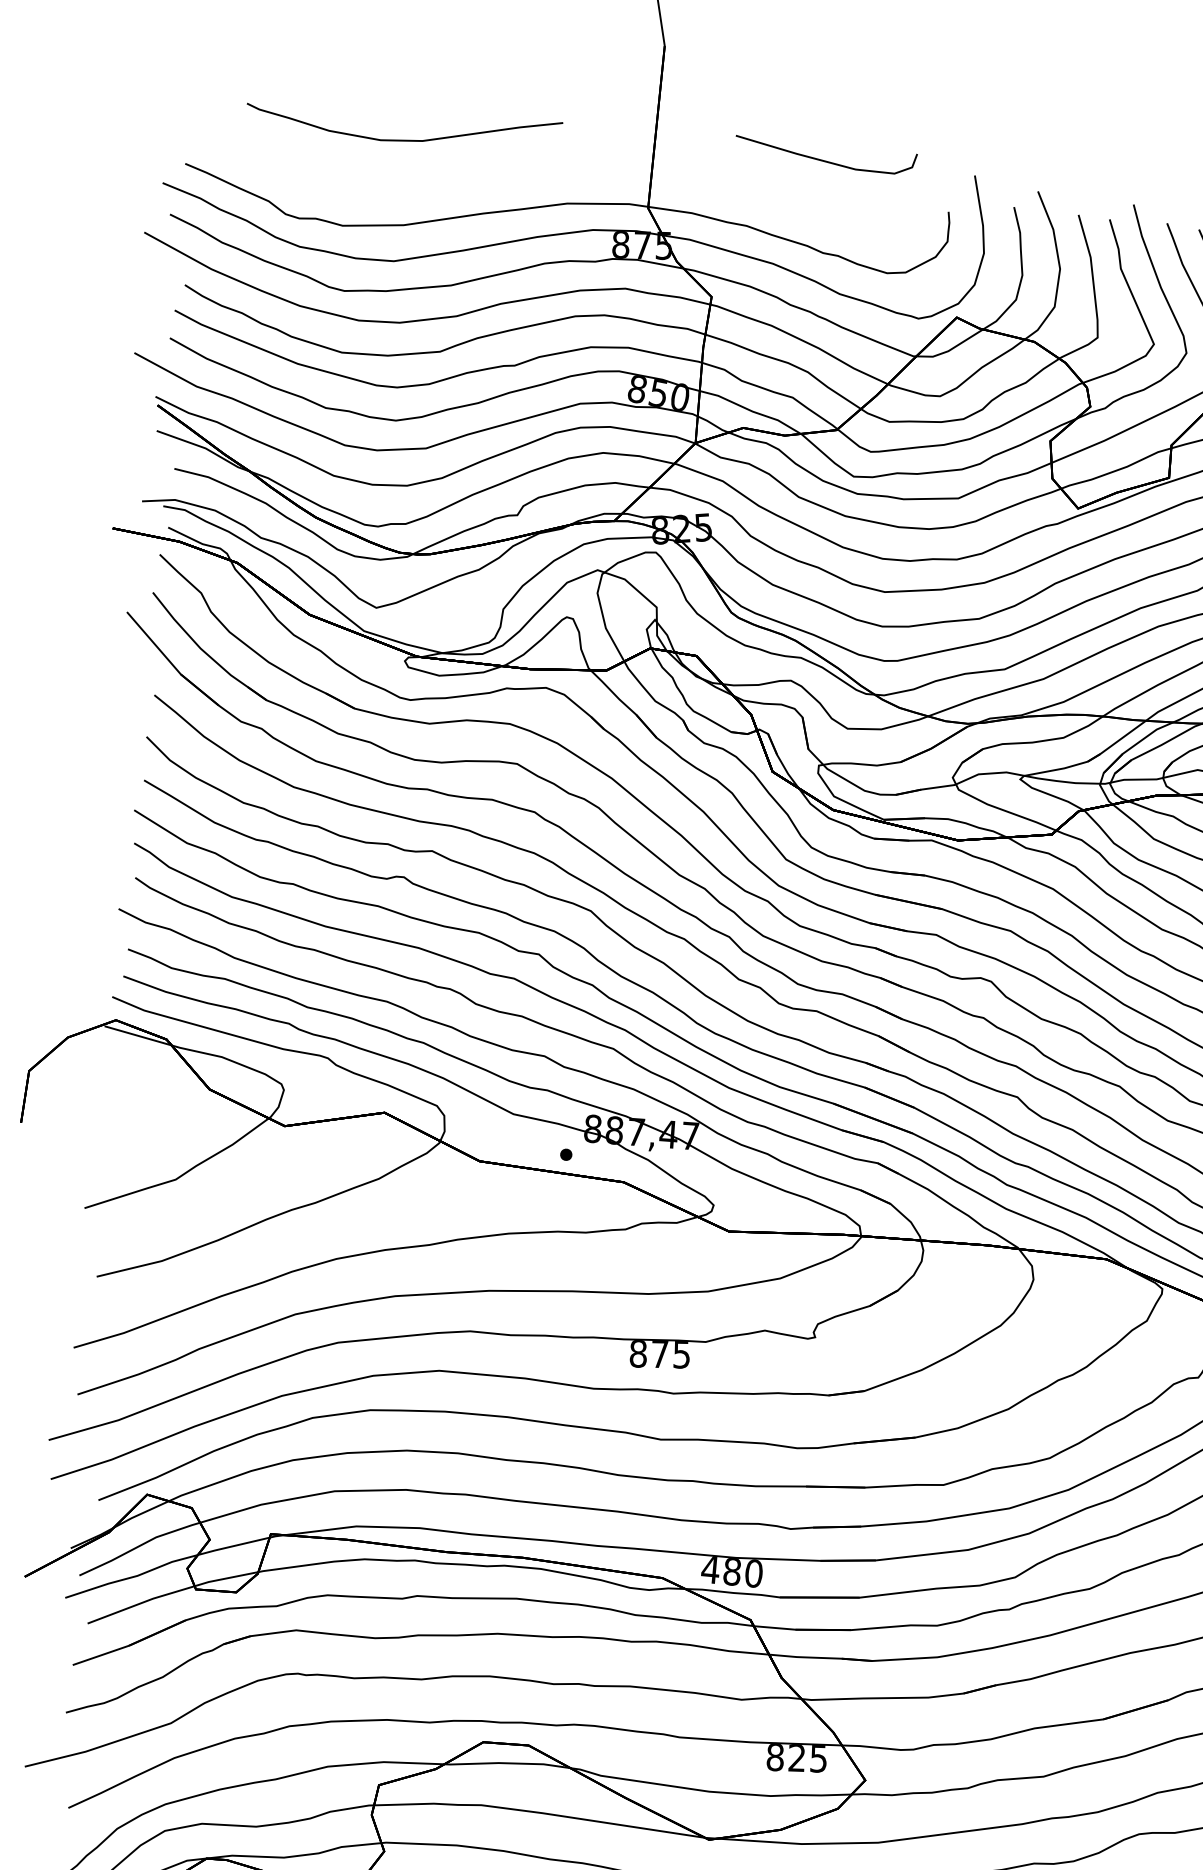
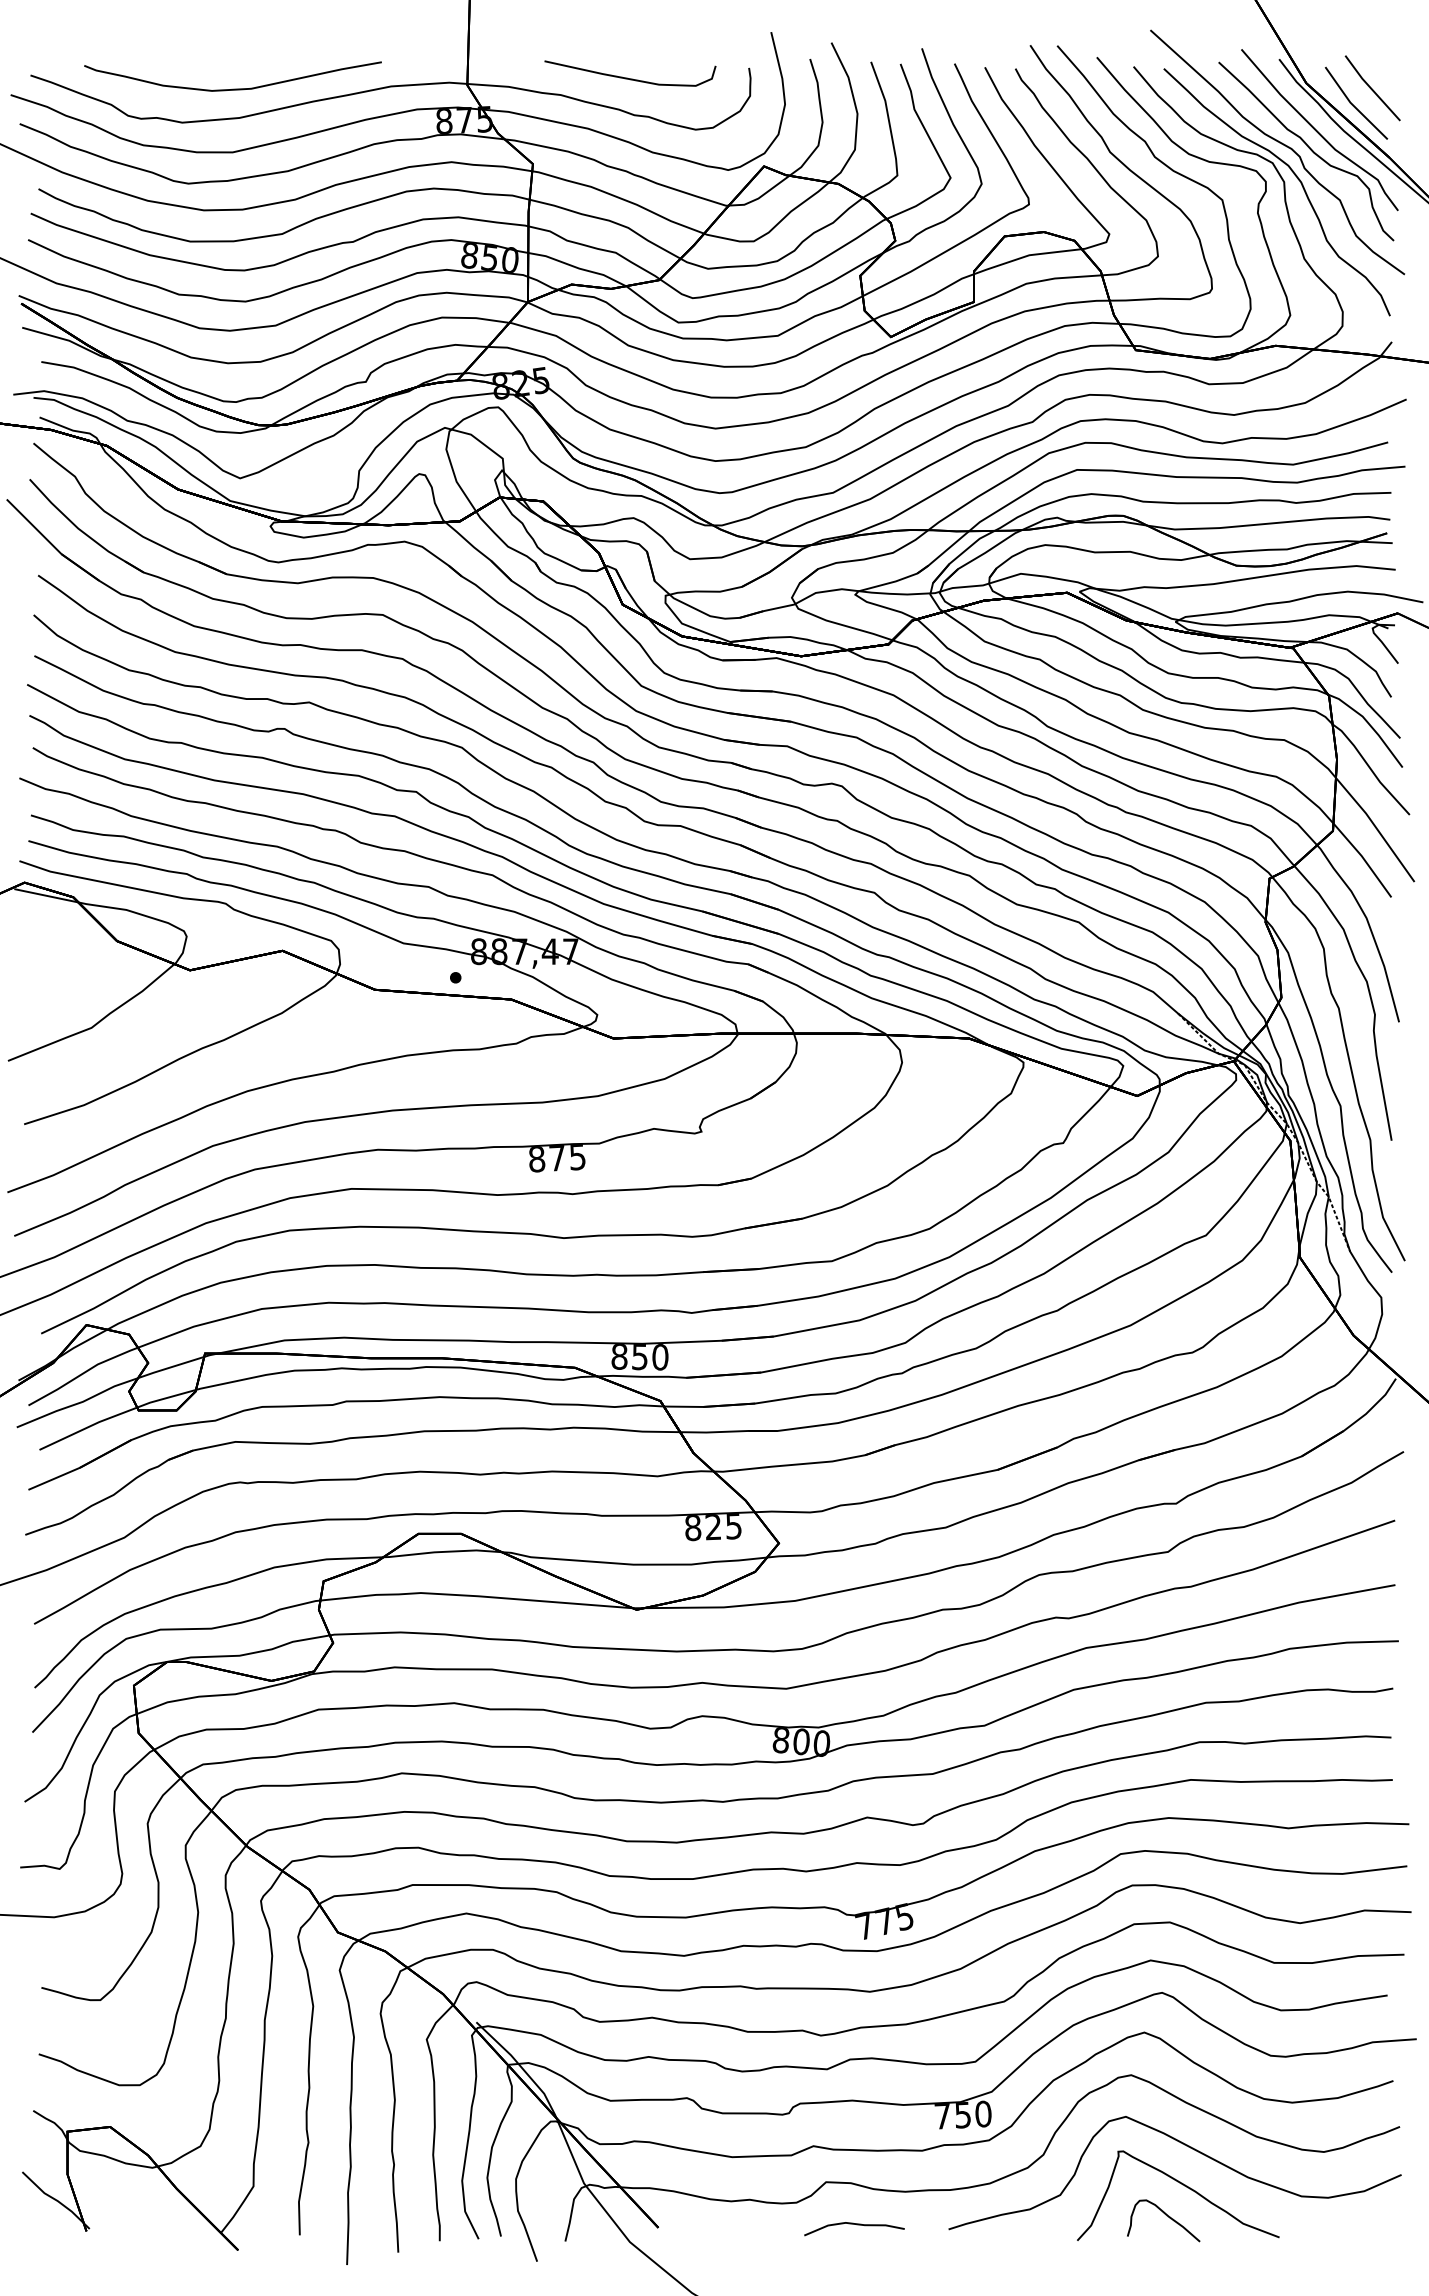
curve: (402, 139) -> (232, 88), moved
curve: (822, 159) -> (627, 77), moved
text: (721, 1571) -> (629, 1357), 480 -> 850

